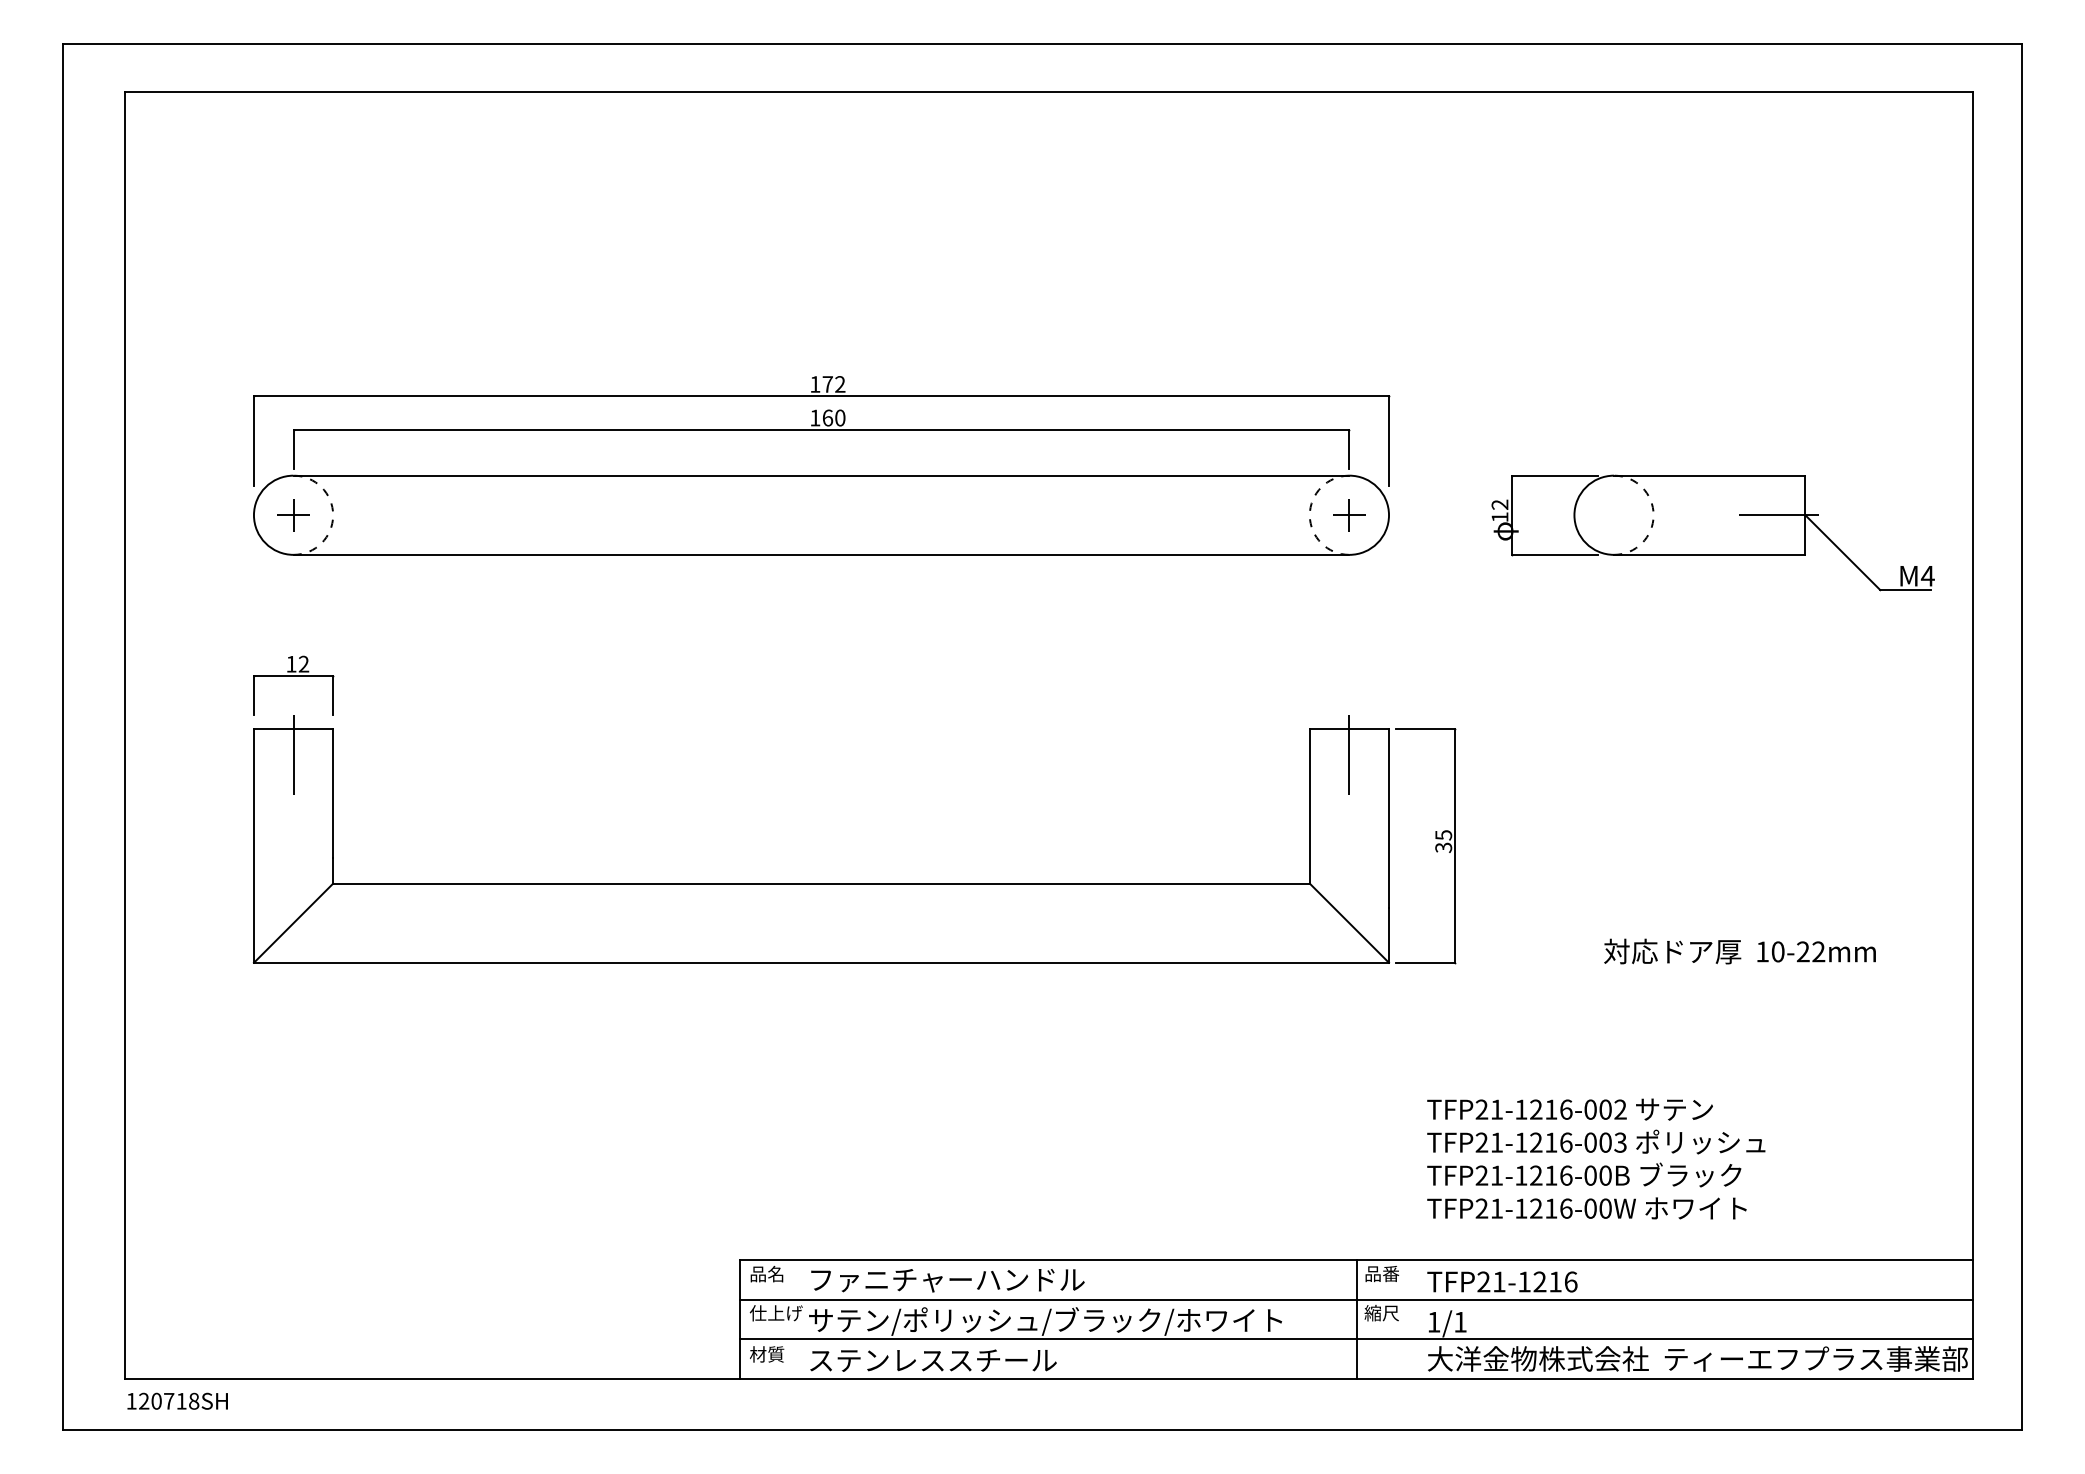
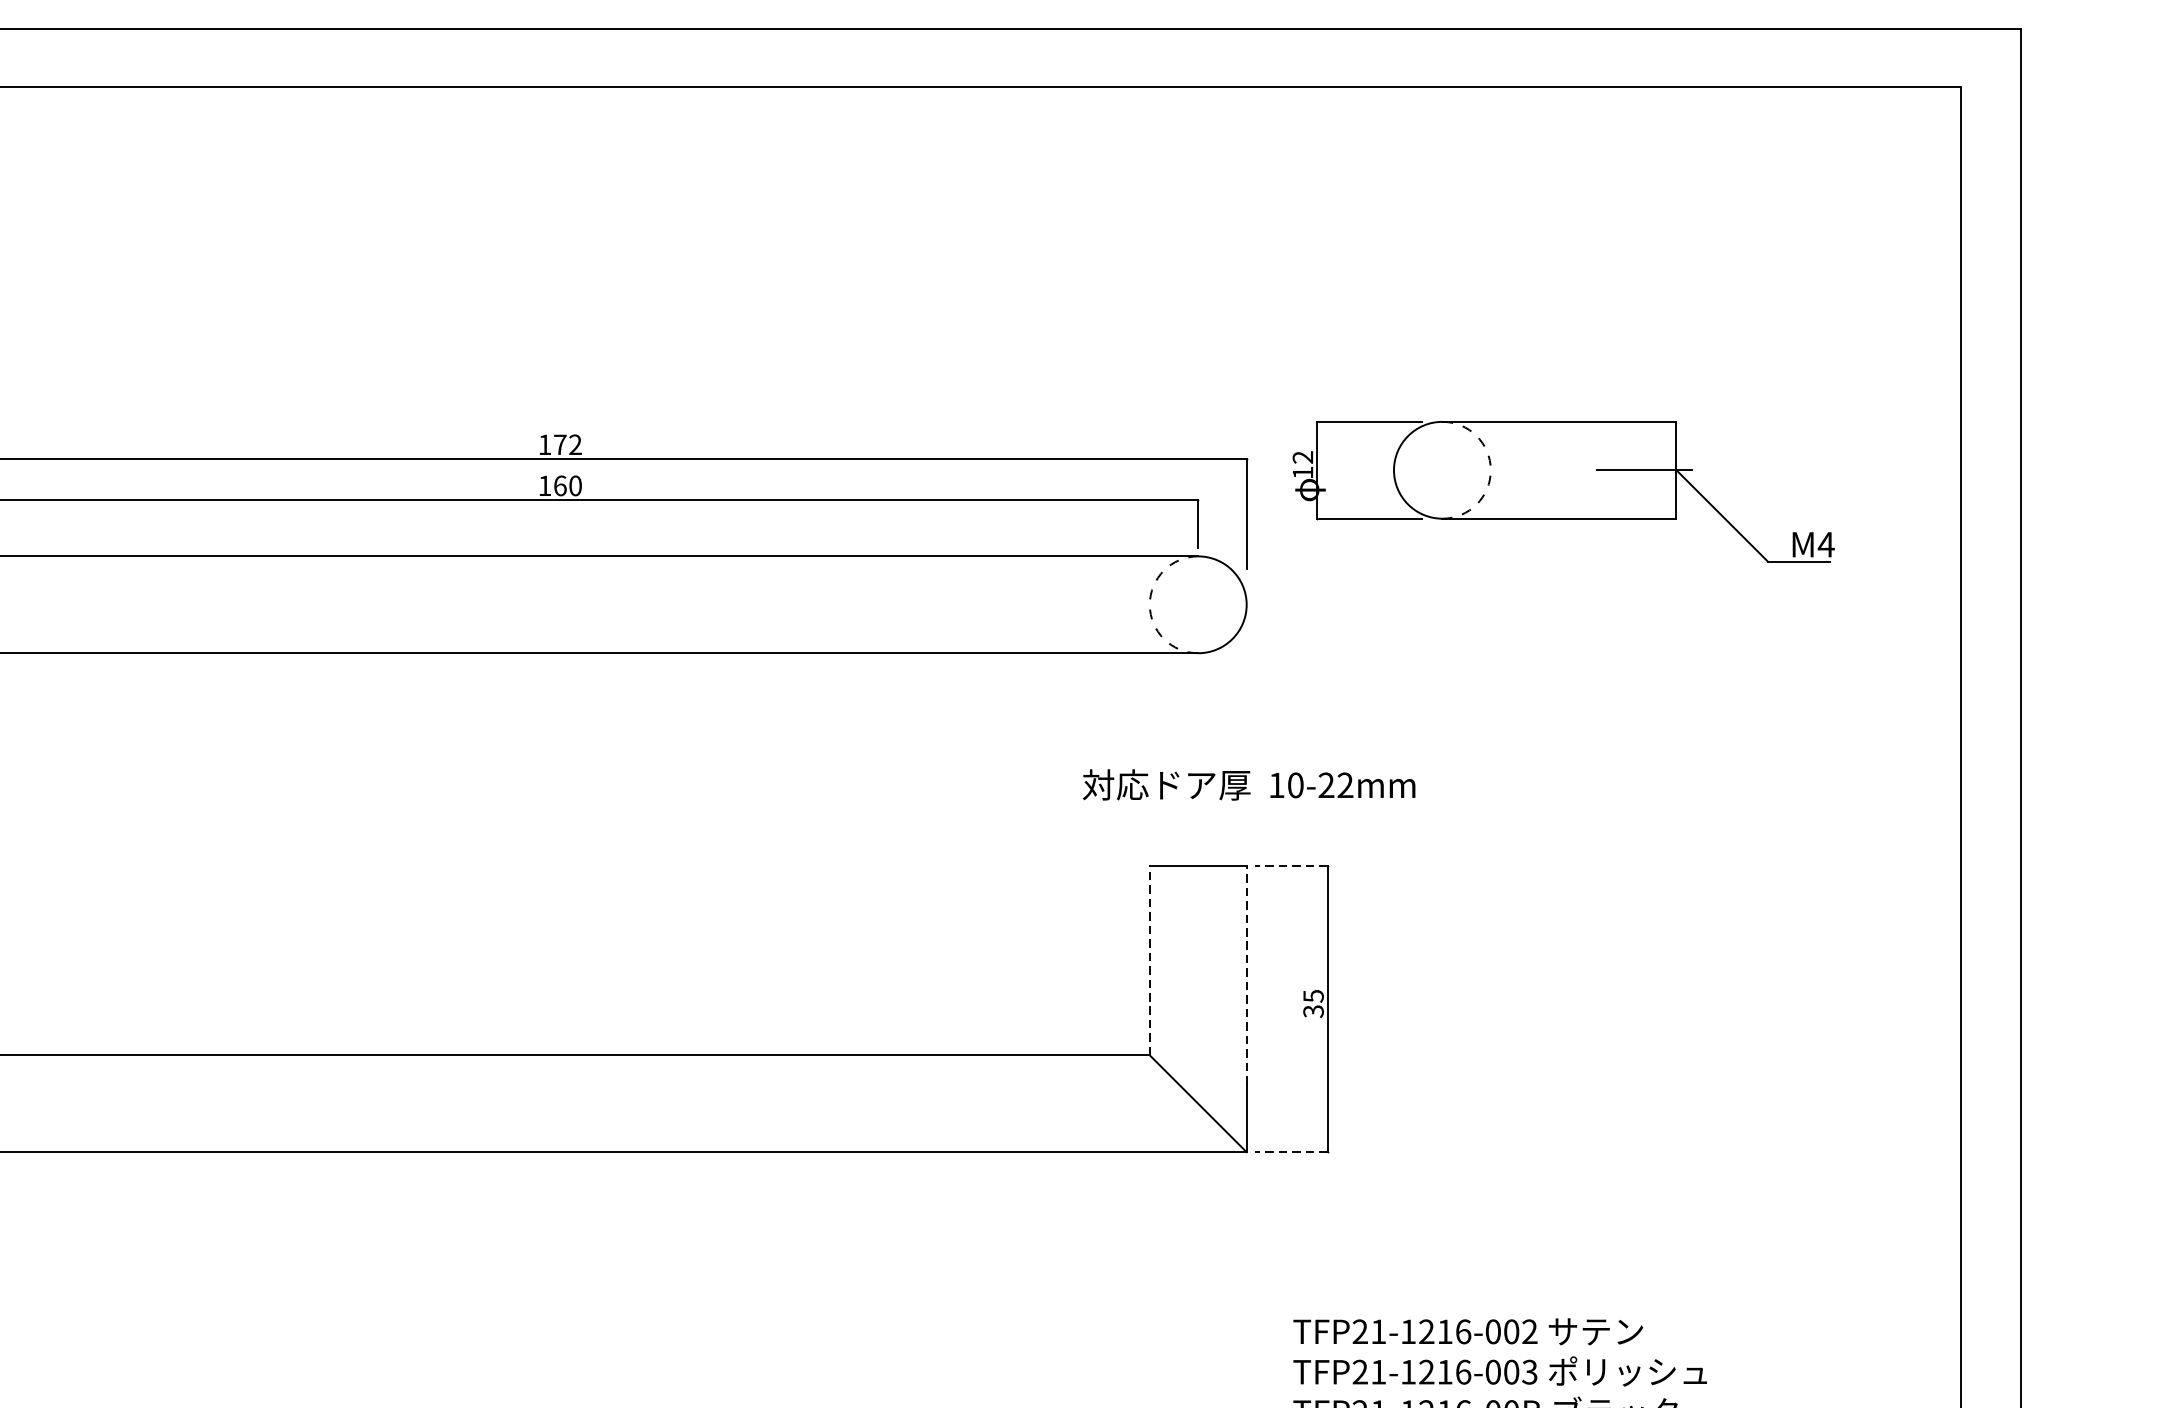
part: (1349, 515) -> (1198, 605), removed
part: (1712, 532) -> (1562, 491), moved
line: (1425, 728) -> (1291, 865), solid -> dashed
line: (1349, 754) -> (1198, 897), removed
line: (1309, 806) -> (1149, 961), solid -> dashed
line: (1389, 817) -> (1247, 974), solid -> dashed
text: (1739, 951) -> (1248, 784), moved
line: (1425, 962) -> (1291, 1151), solid -> dashed

